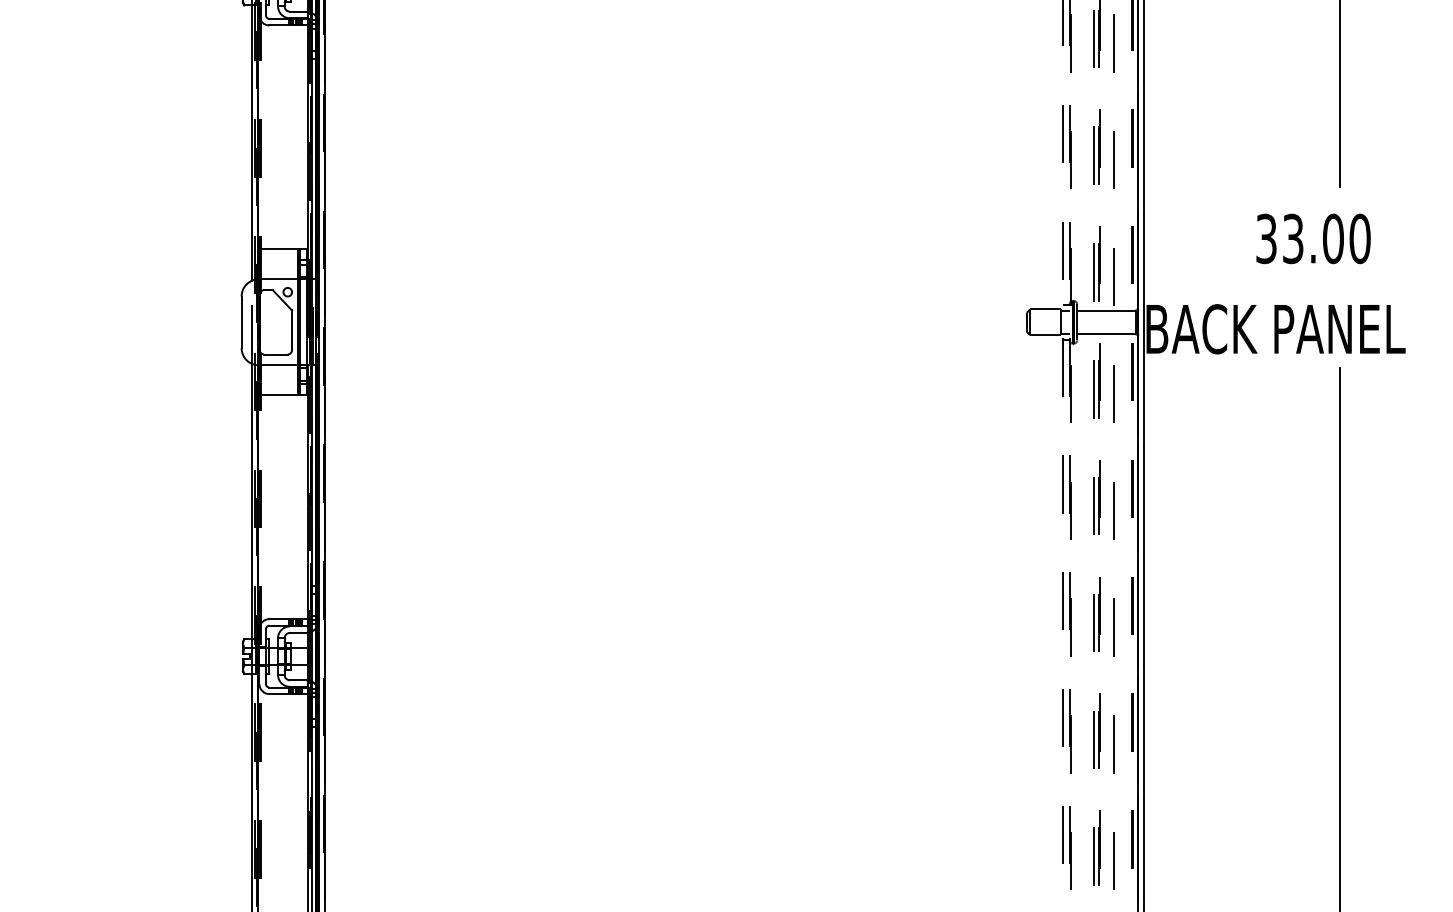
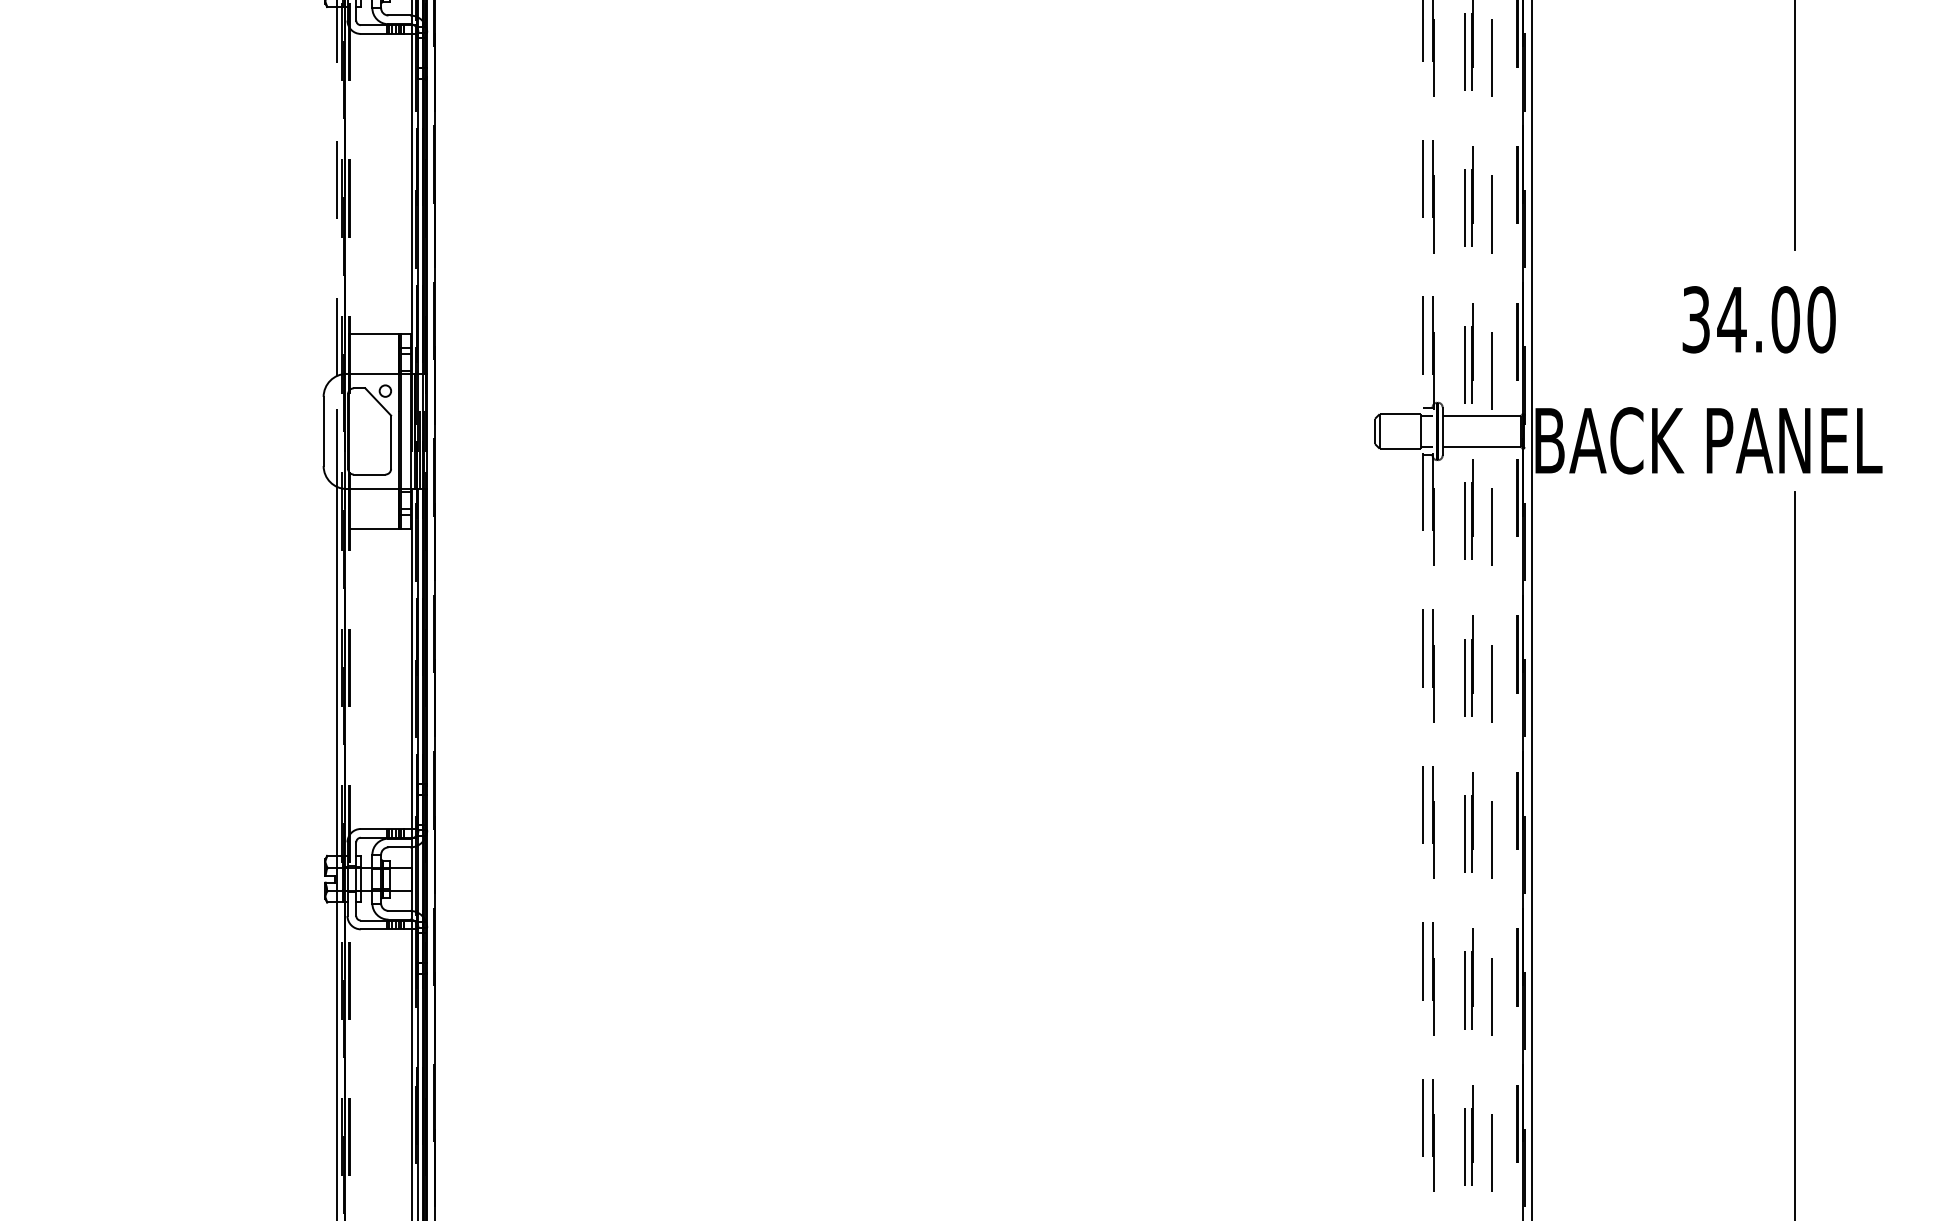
line: (251, 142) -> (337, 190), solid -> dashed
text: (1292, 238) -> (1731, 319), 33.00 -> 34.00

